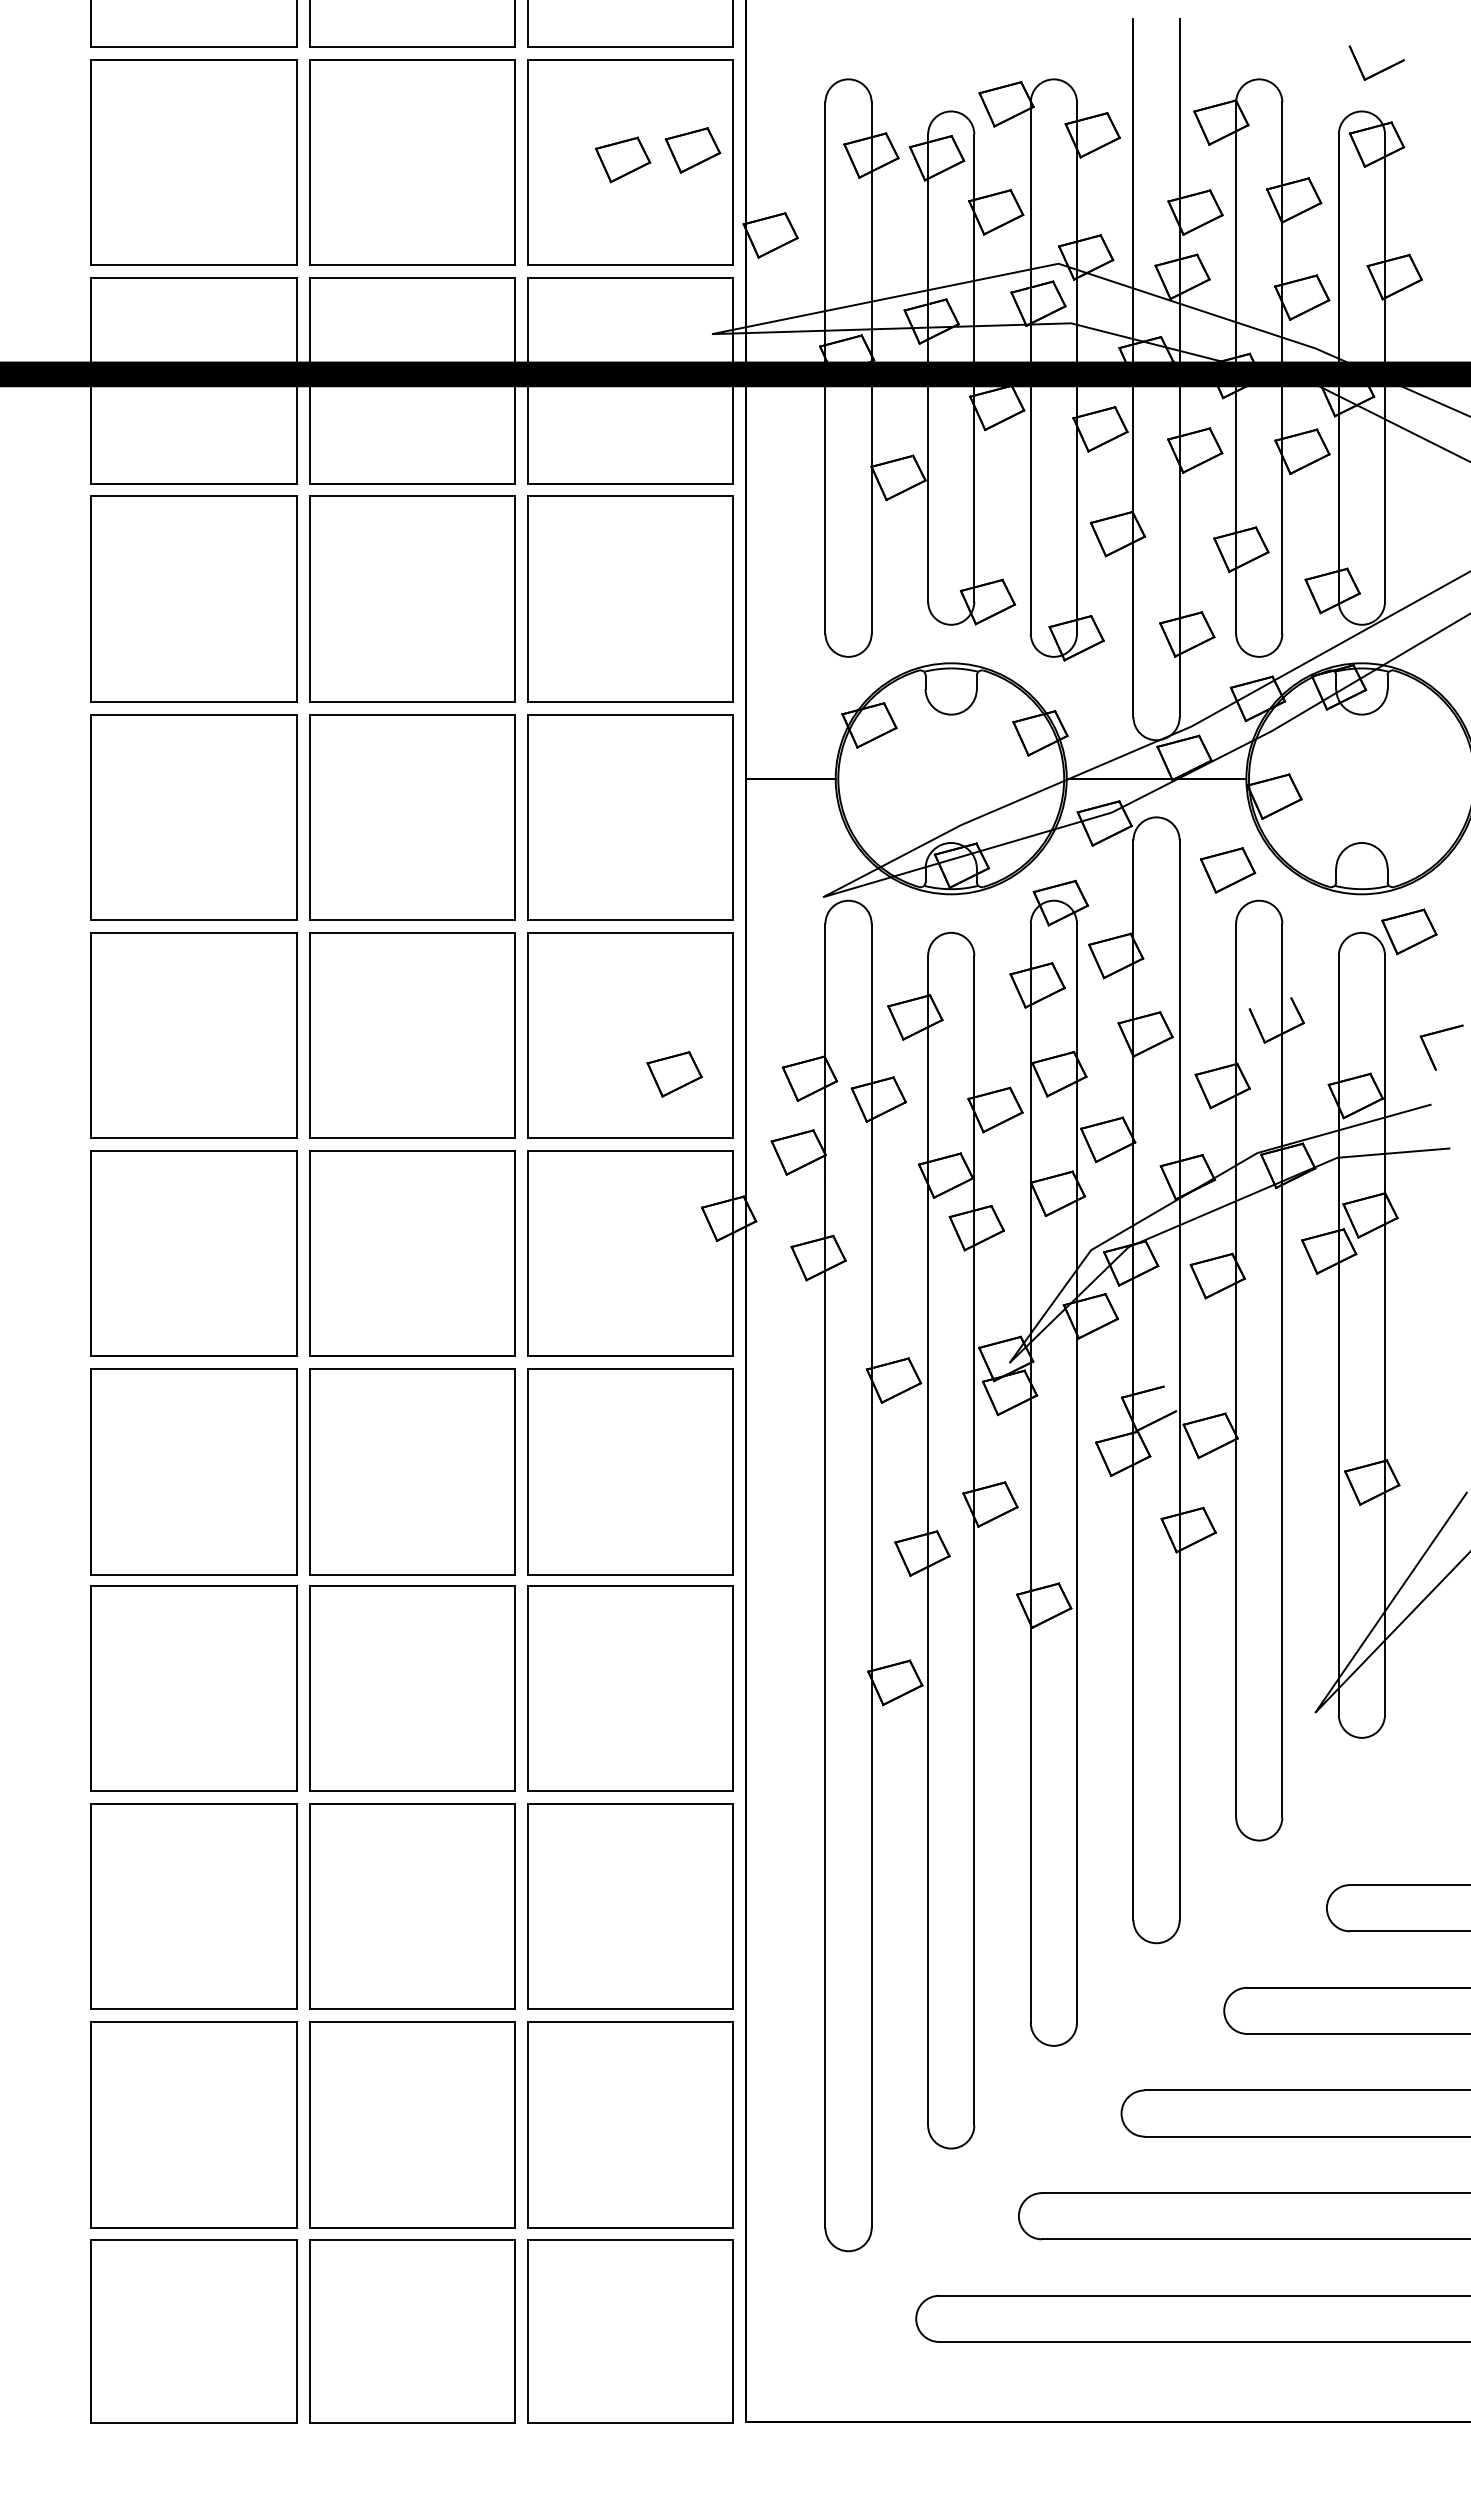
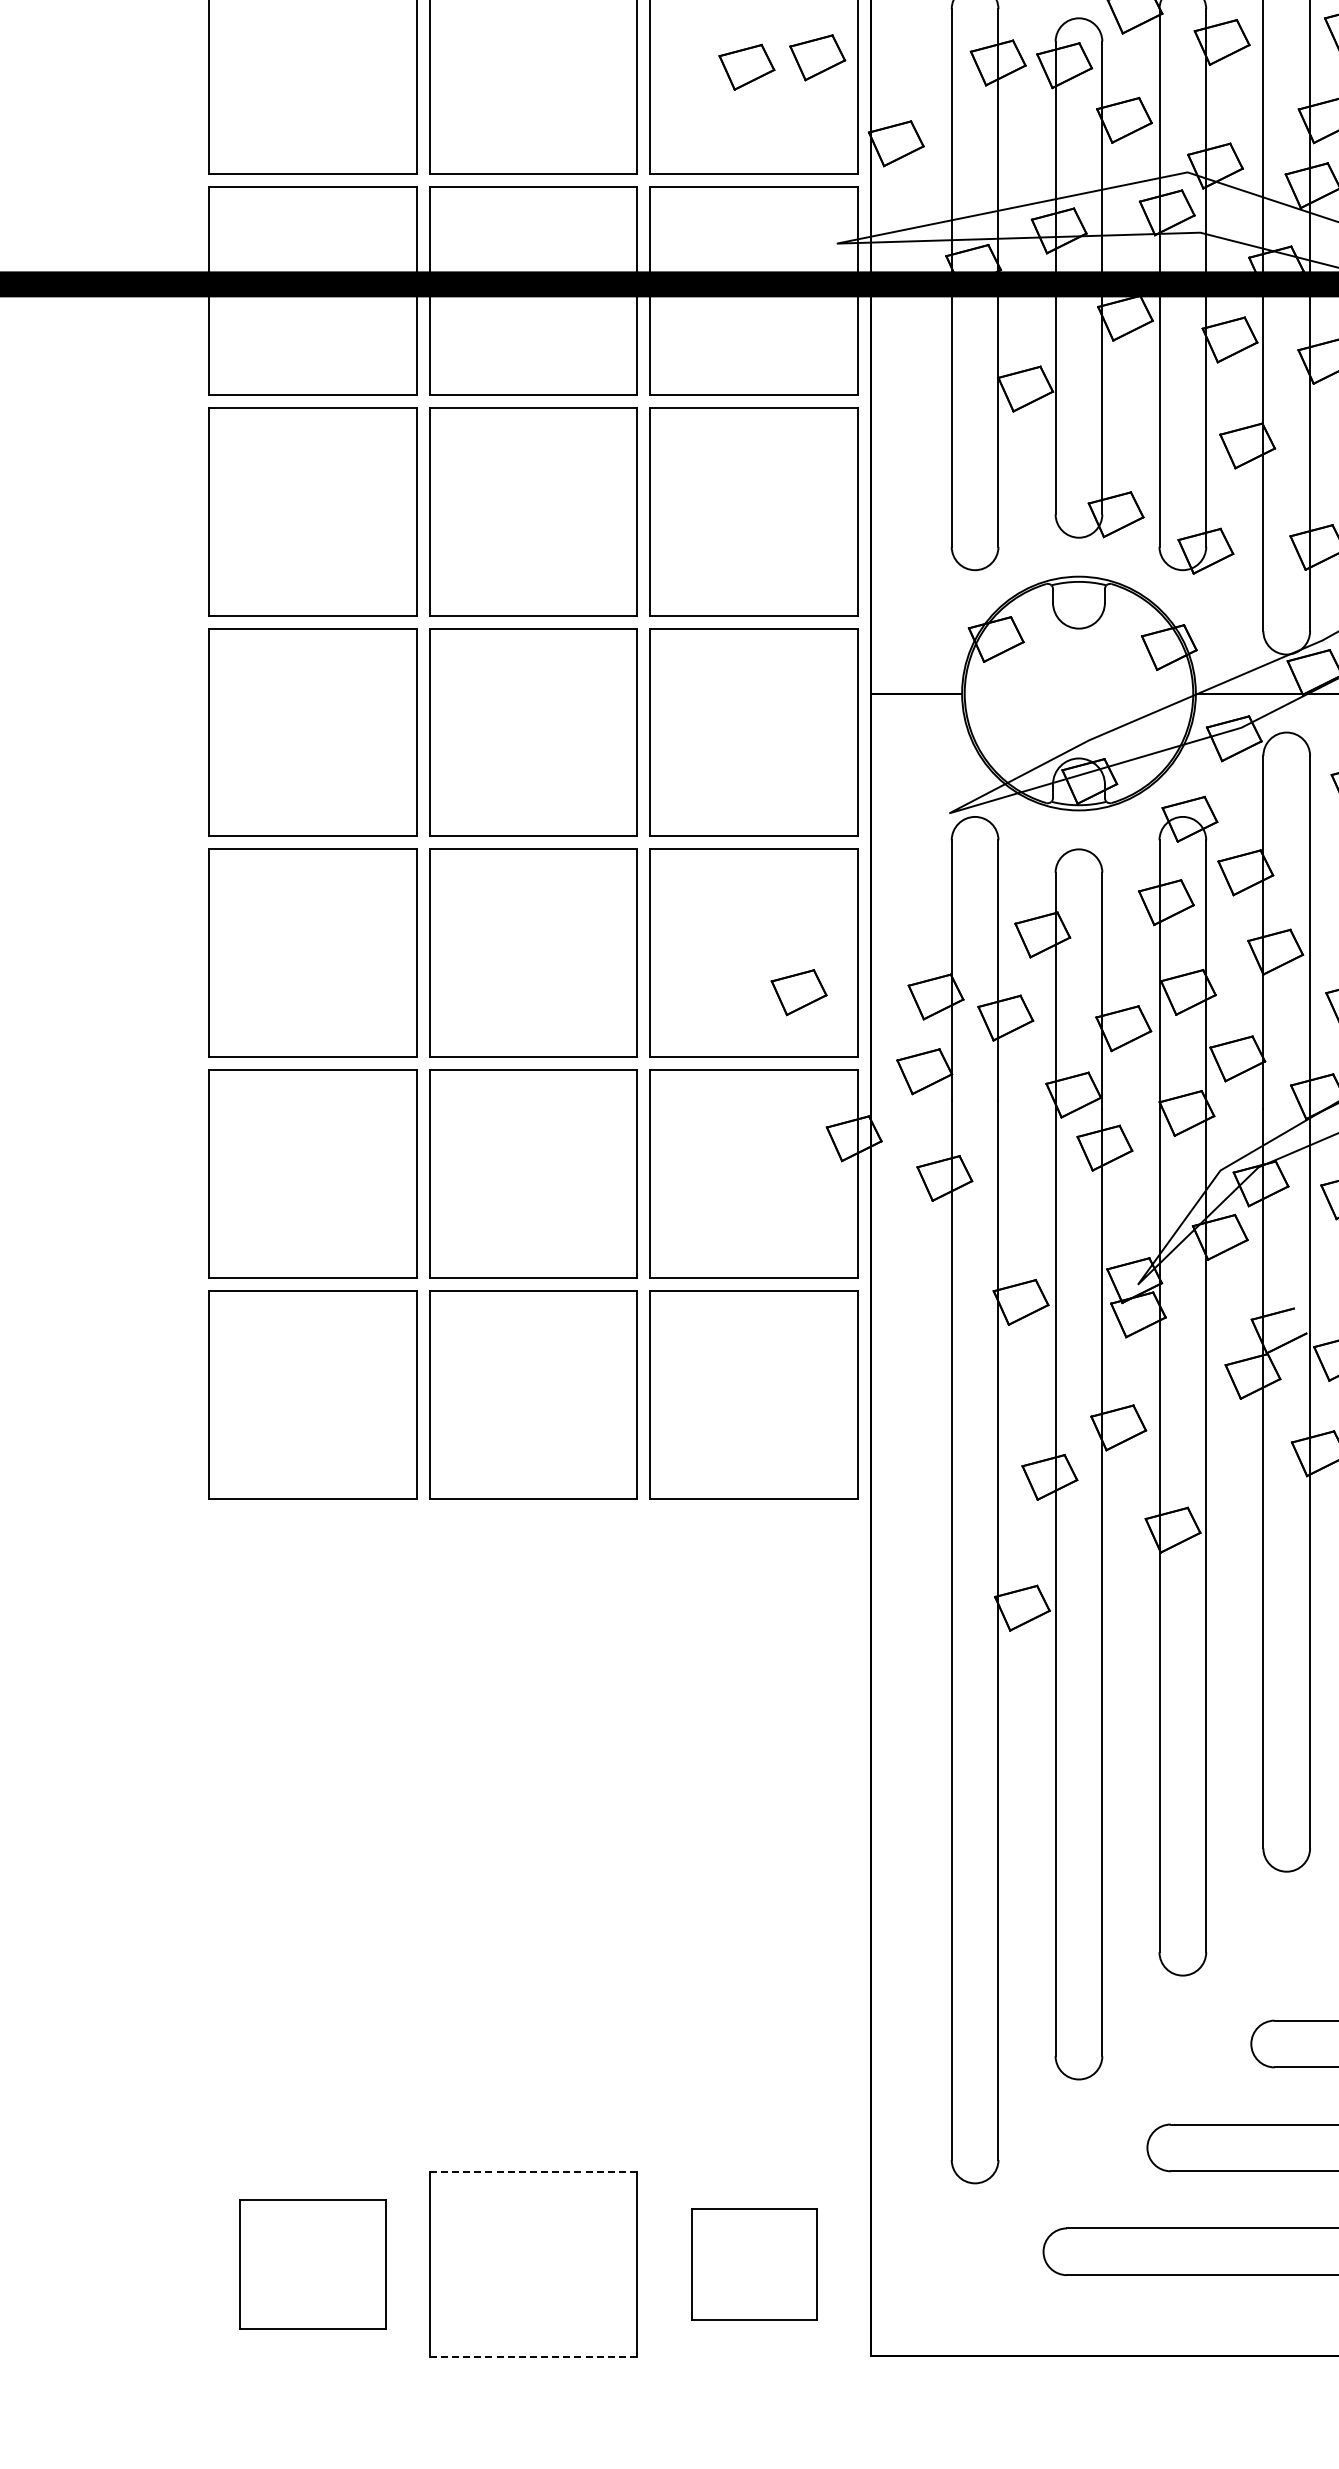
part: (411, 1906) -> (532, 1834), removed
line: (412, 2240) -> (533, 2172), solid -> dashed
part: (193, 2331) -> (312, 2264), size x0.7
part: (630, 2331) -> (754, 2264), size x0.6
line: (412, 2423) -> (533, 2357), solid -> dashed

